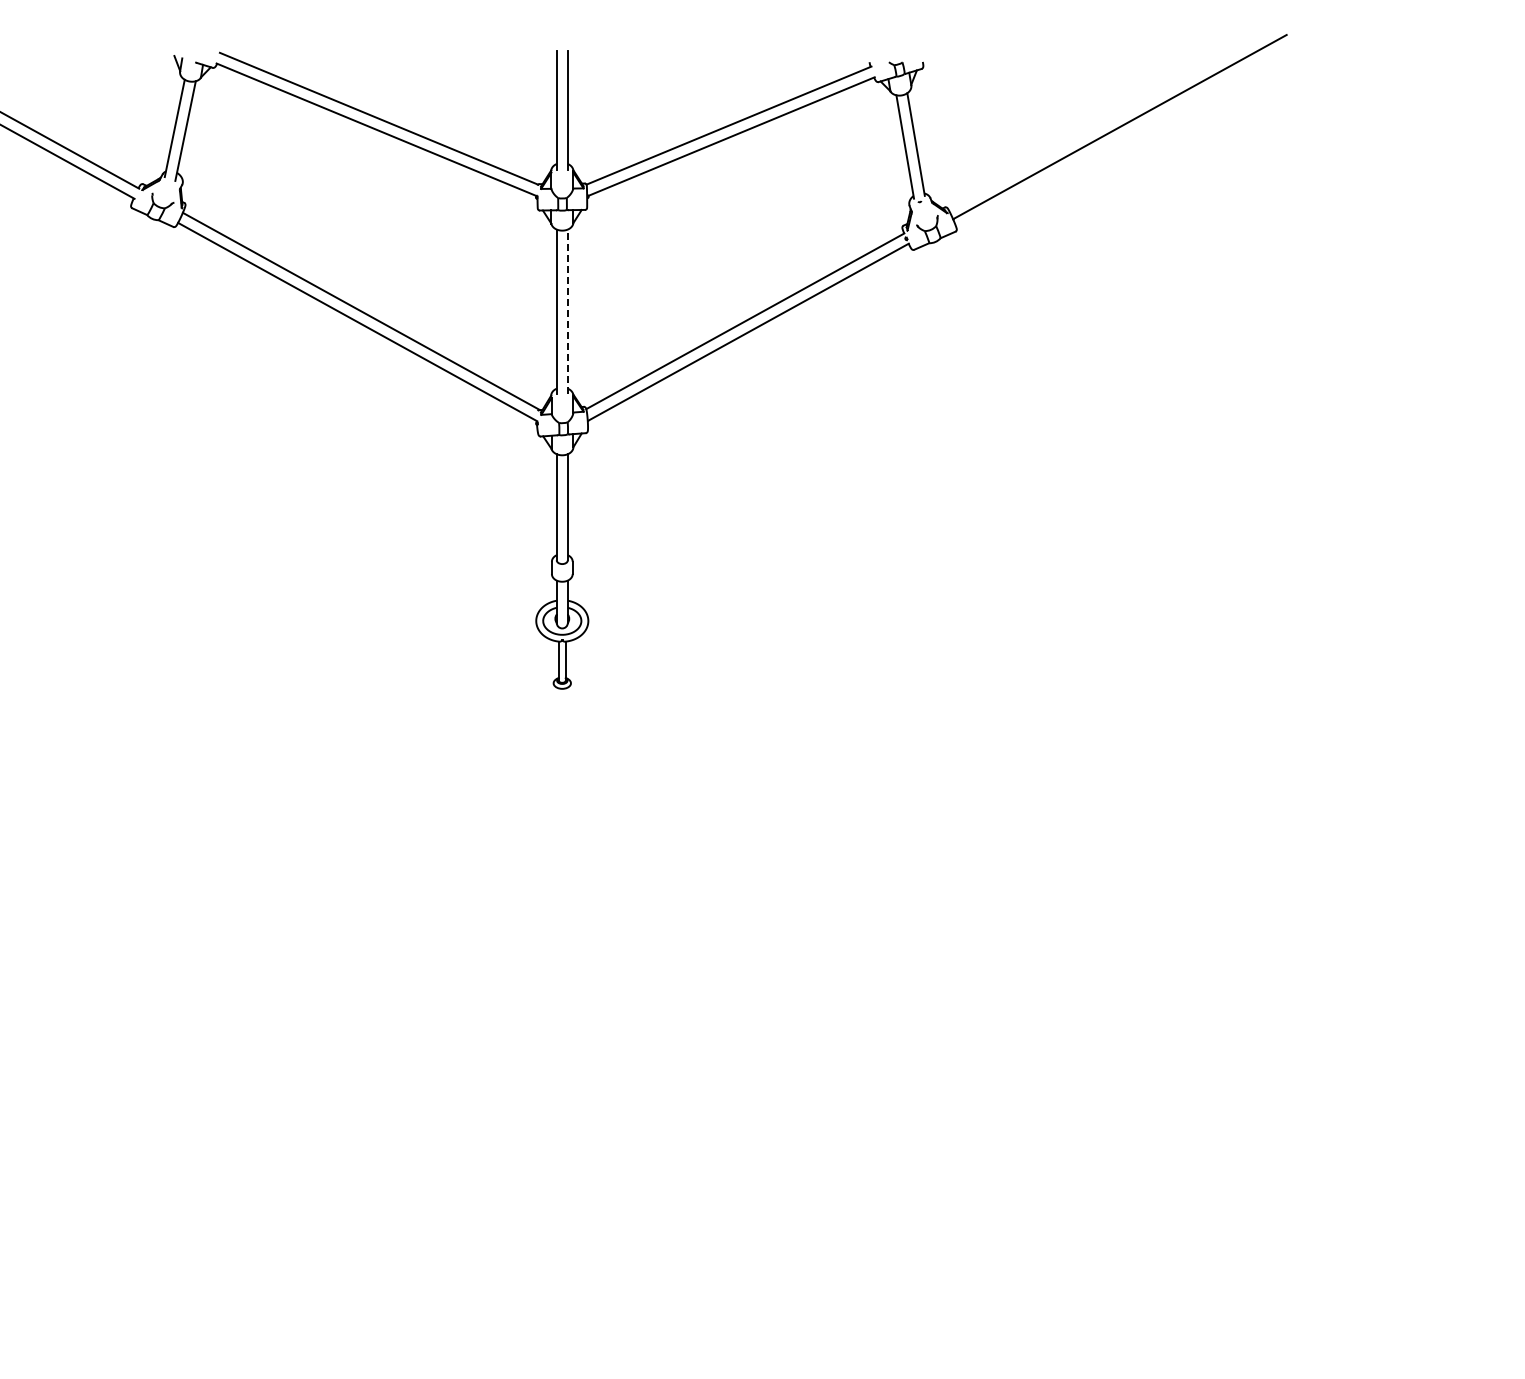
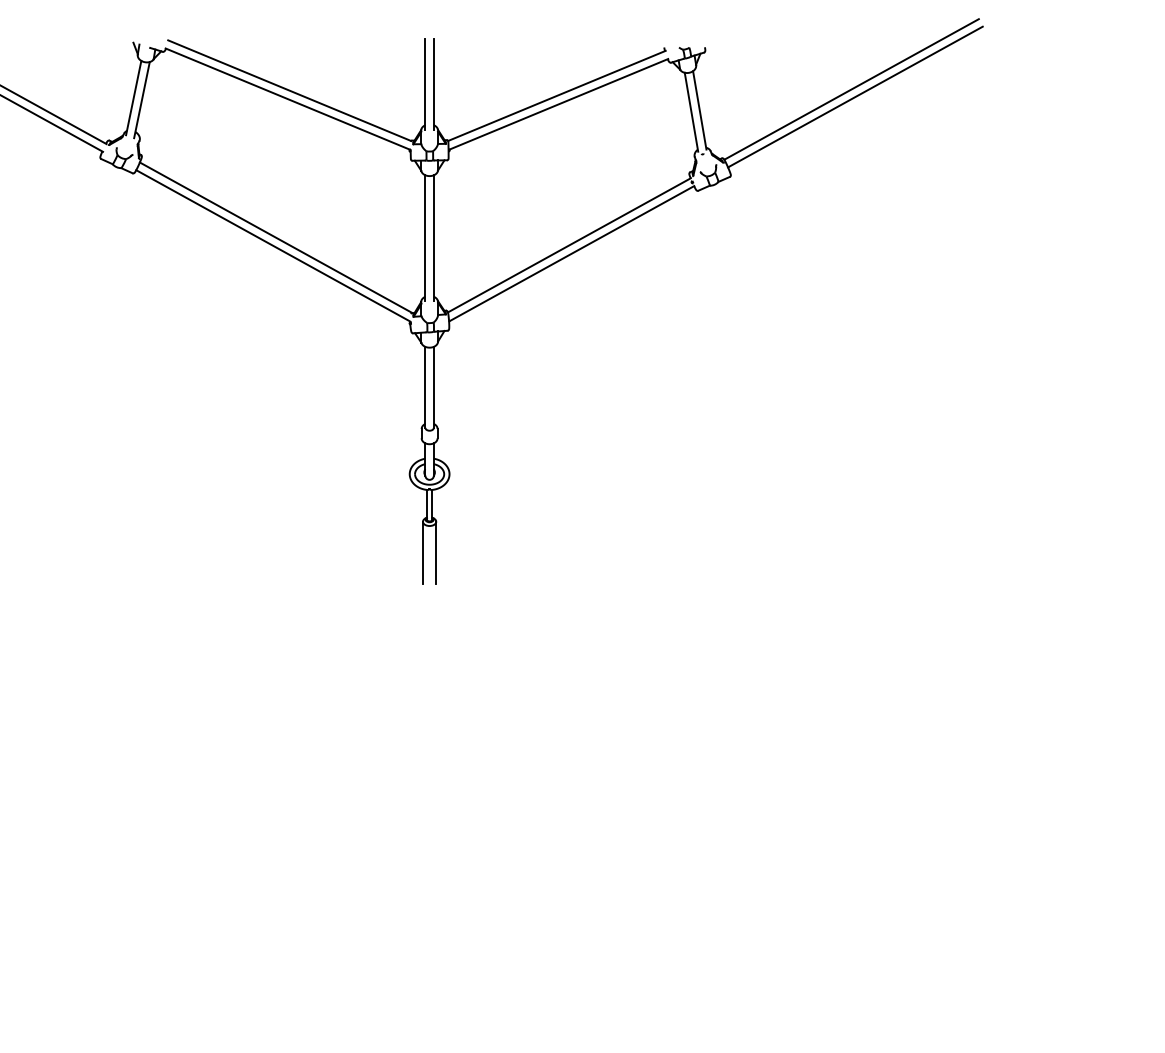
line: (1114, 117) -> (851, 89), added
line: (567, 311) -> (433, 237), dashed -> solid
line: (553, 723) -> (422, 552), added
line: (570, 723) -> (435, 552), added

